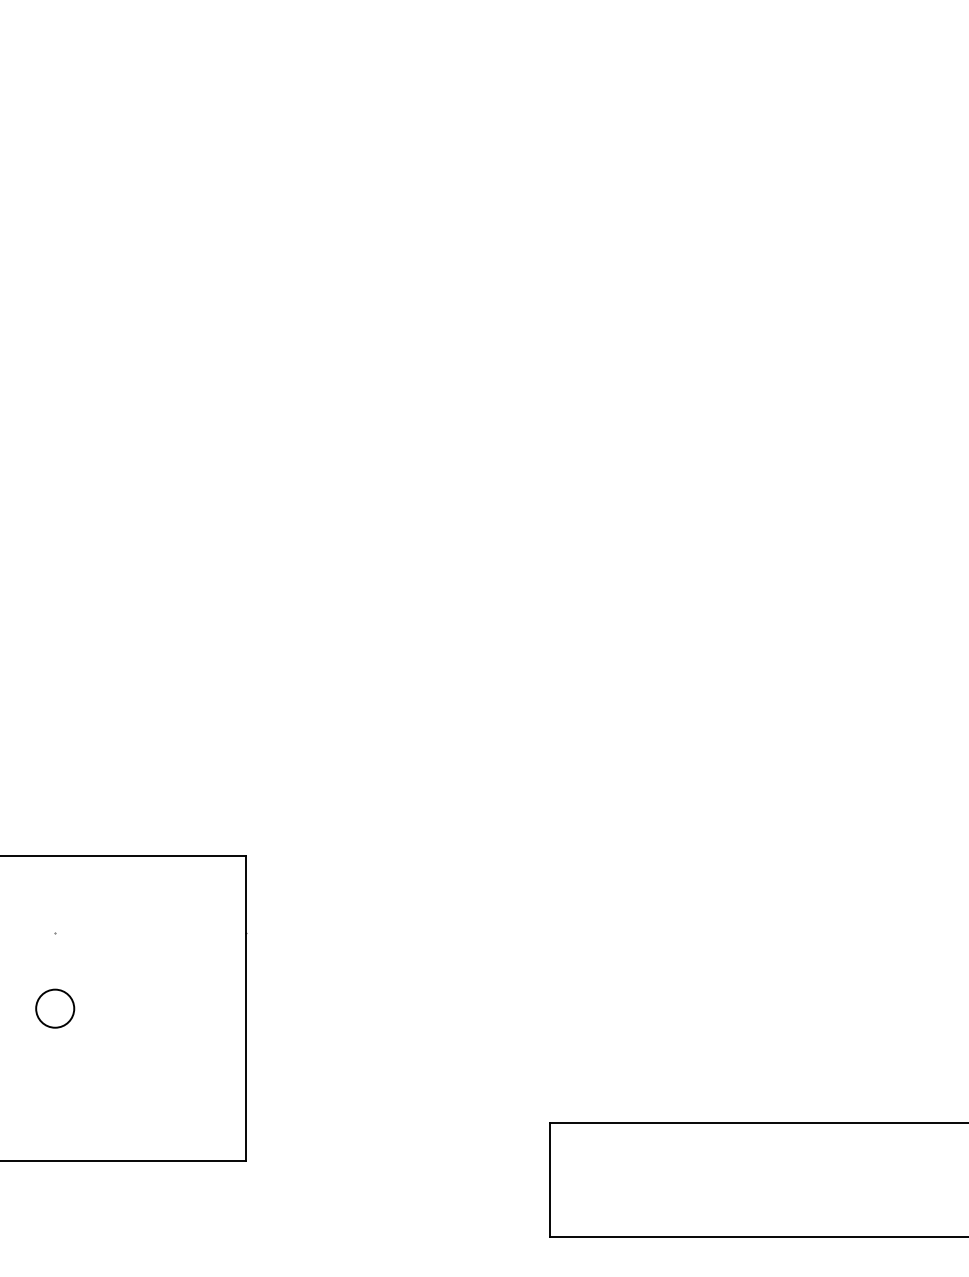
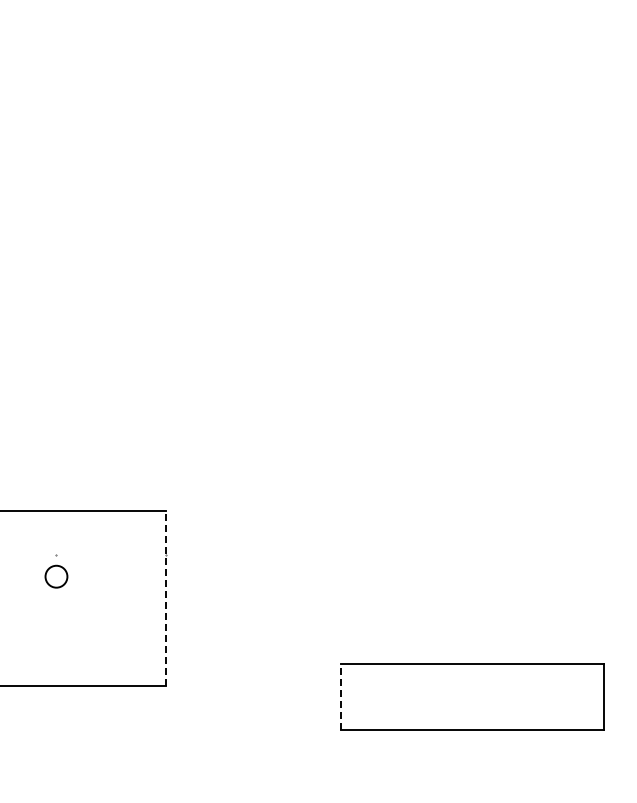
circle: (55, 1008) -> (56, 576), moved
line: (246, 1008) -> (166, 598), solid -> dashed
line: (550, 1180) -> (341, 697), solid -> dashed

